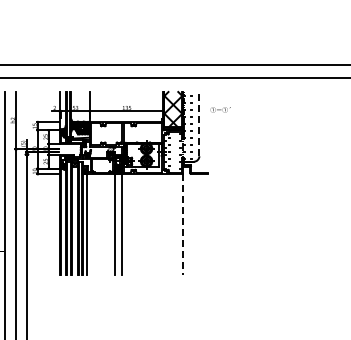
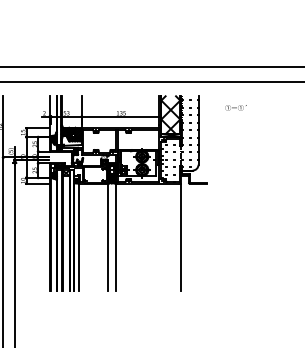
text: (220, 109) -> (235, 107), moved
line: (199, 123) -> (198, 129), dashed -> solid
line: (182, 224) -> (180, 237), dashed -> solid

